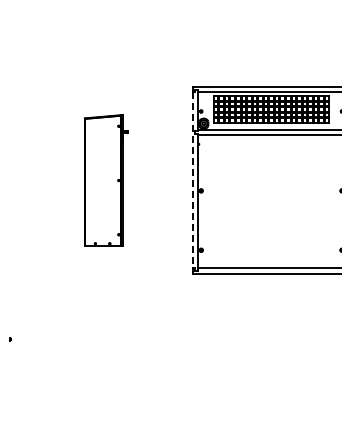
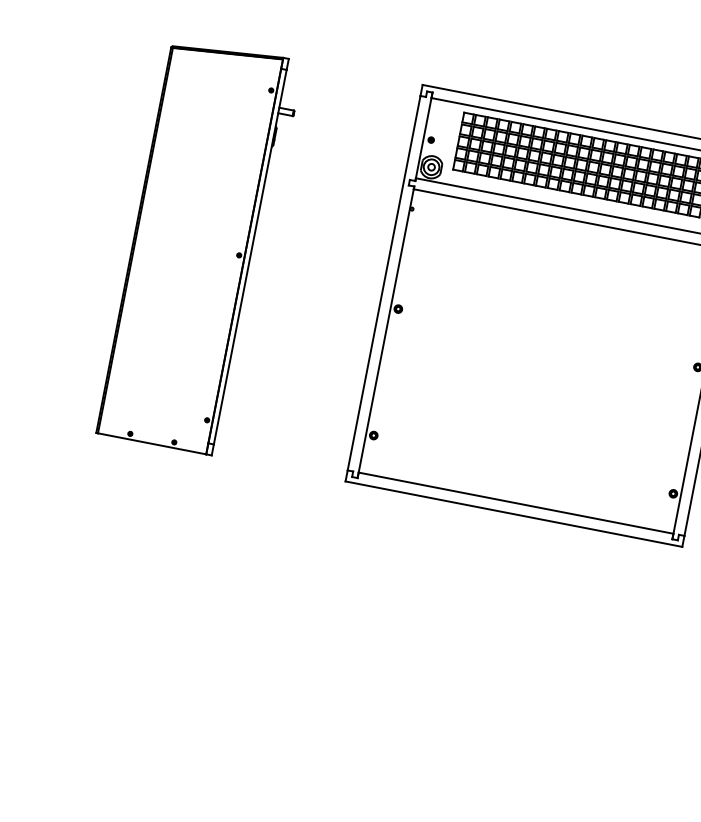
part: (105, 180) -> (198, 247), size x1.43
line: (192, 180) -> (384, 283), dashed -> solid

